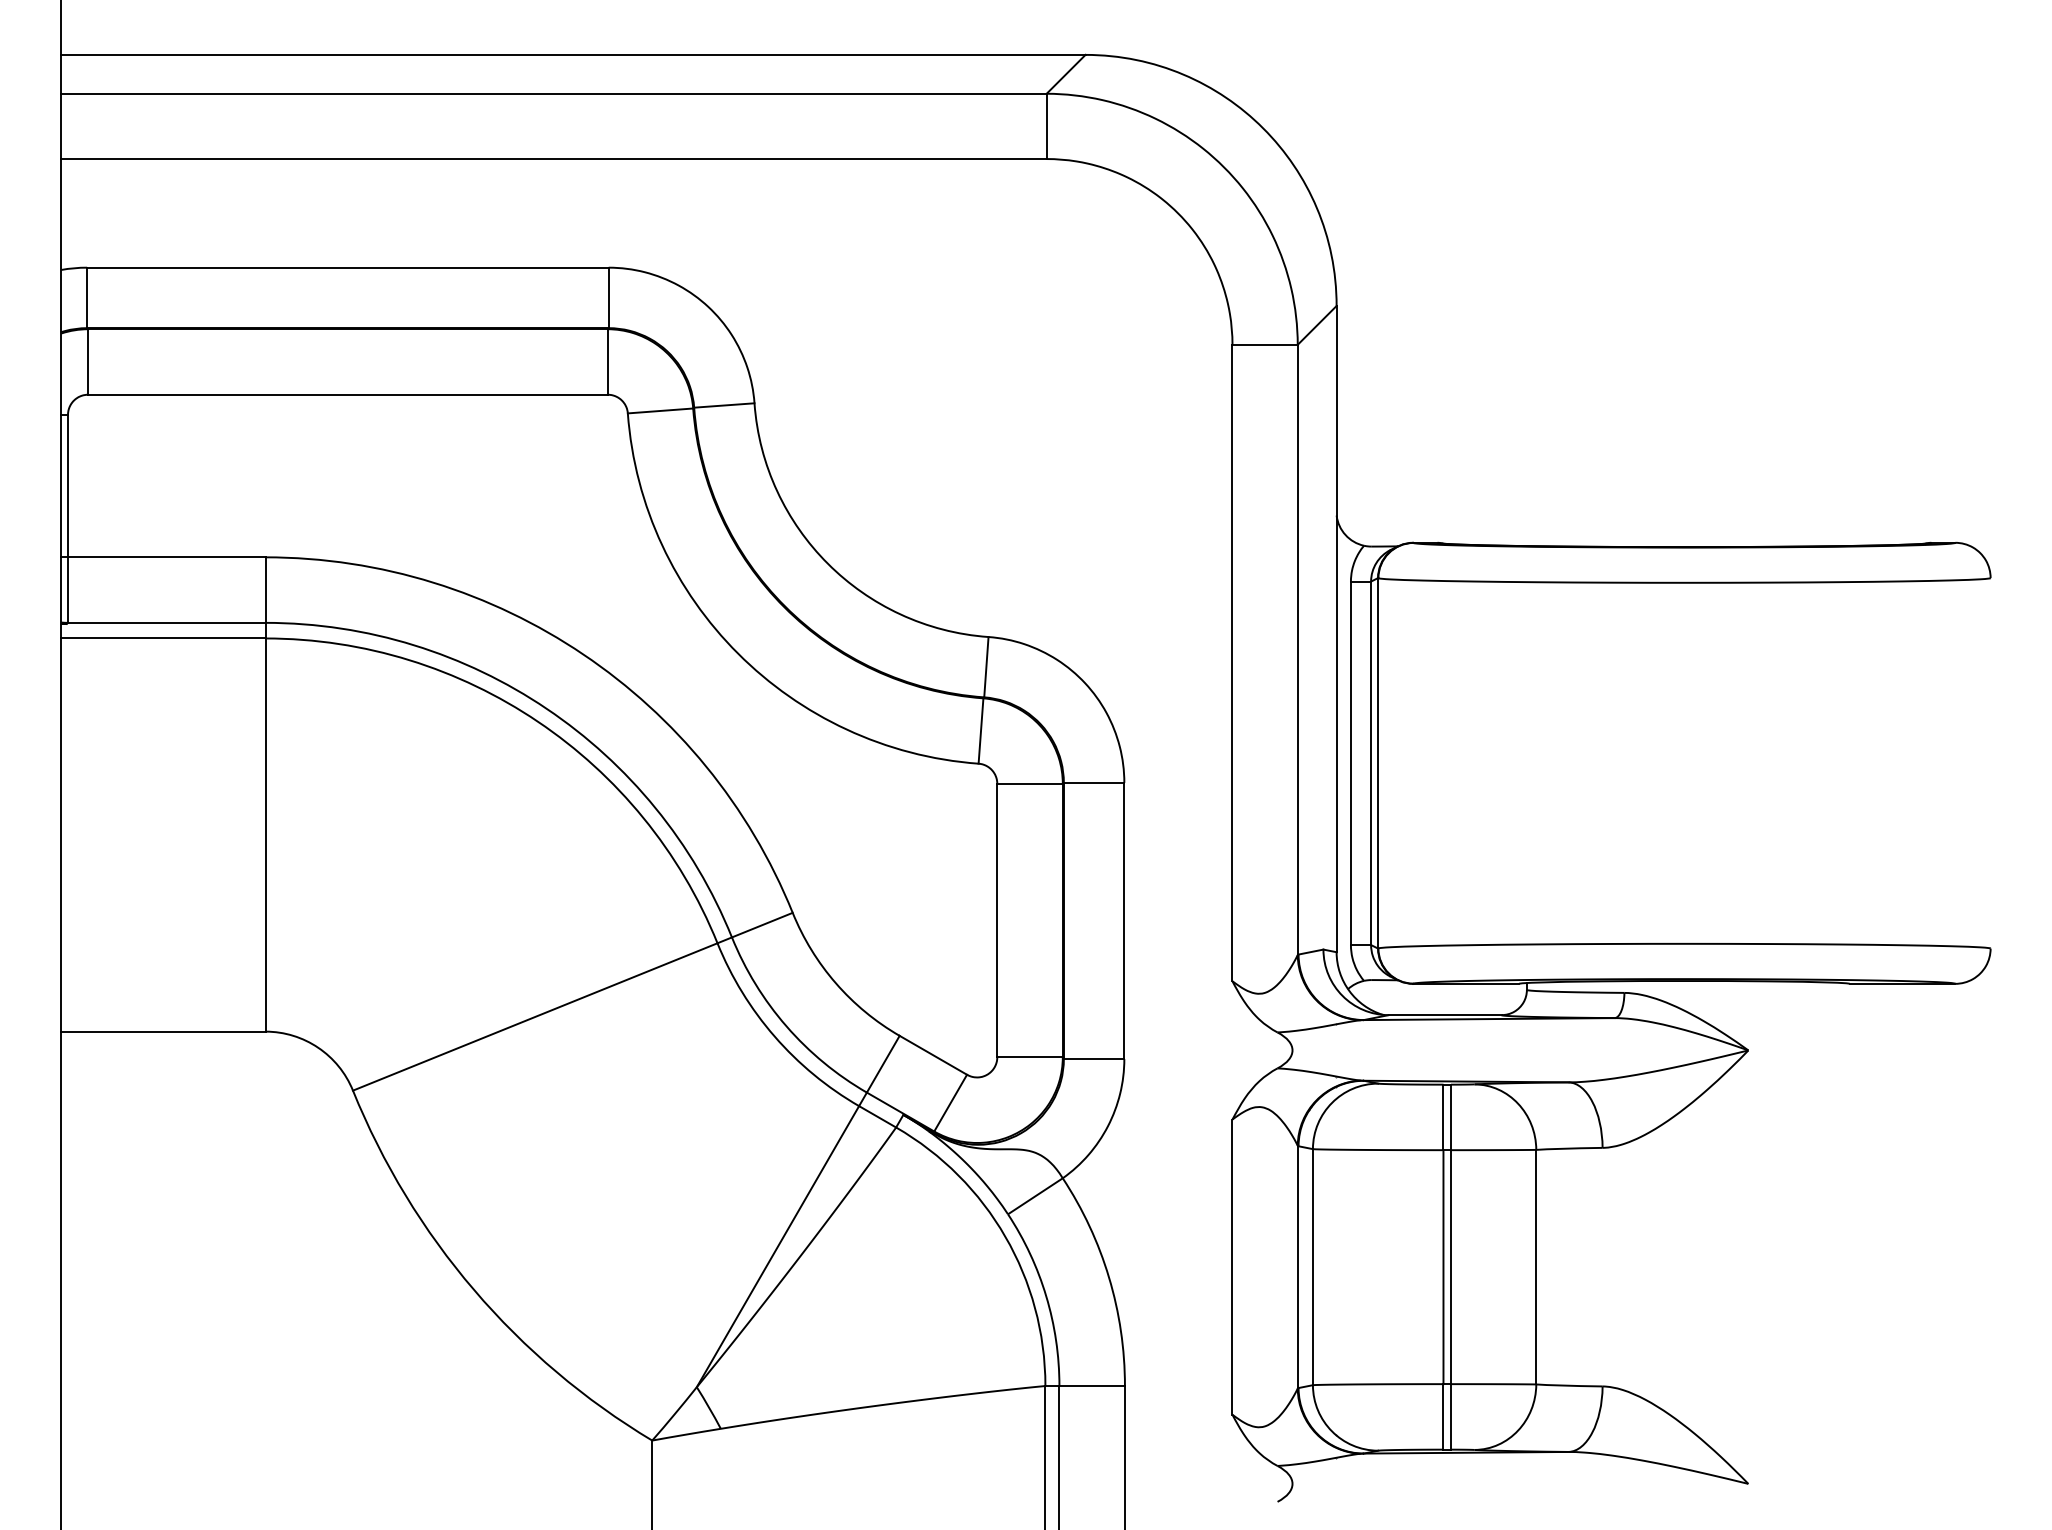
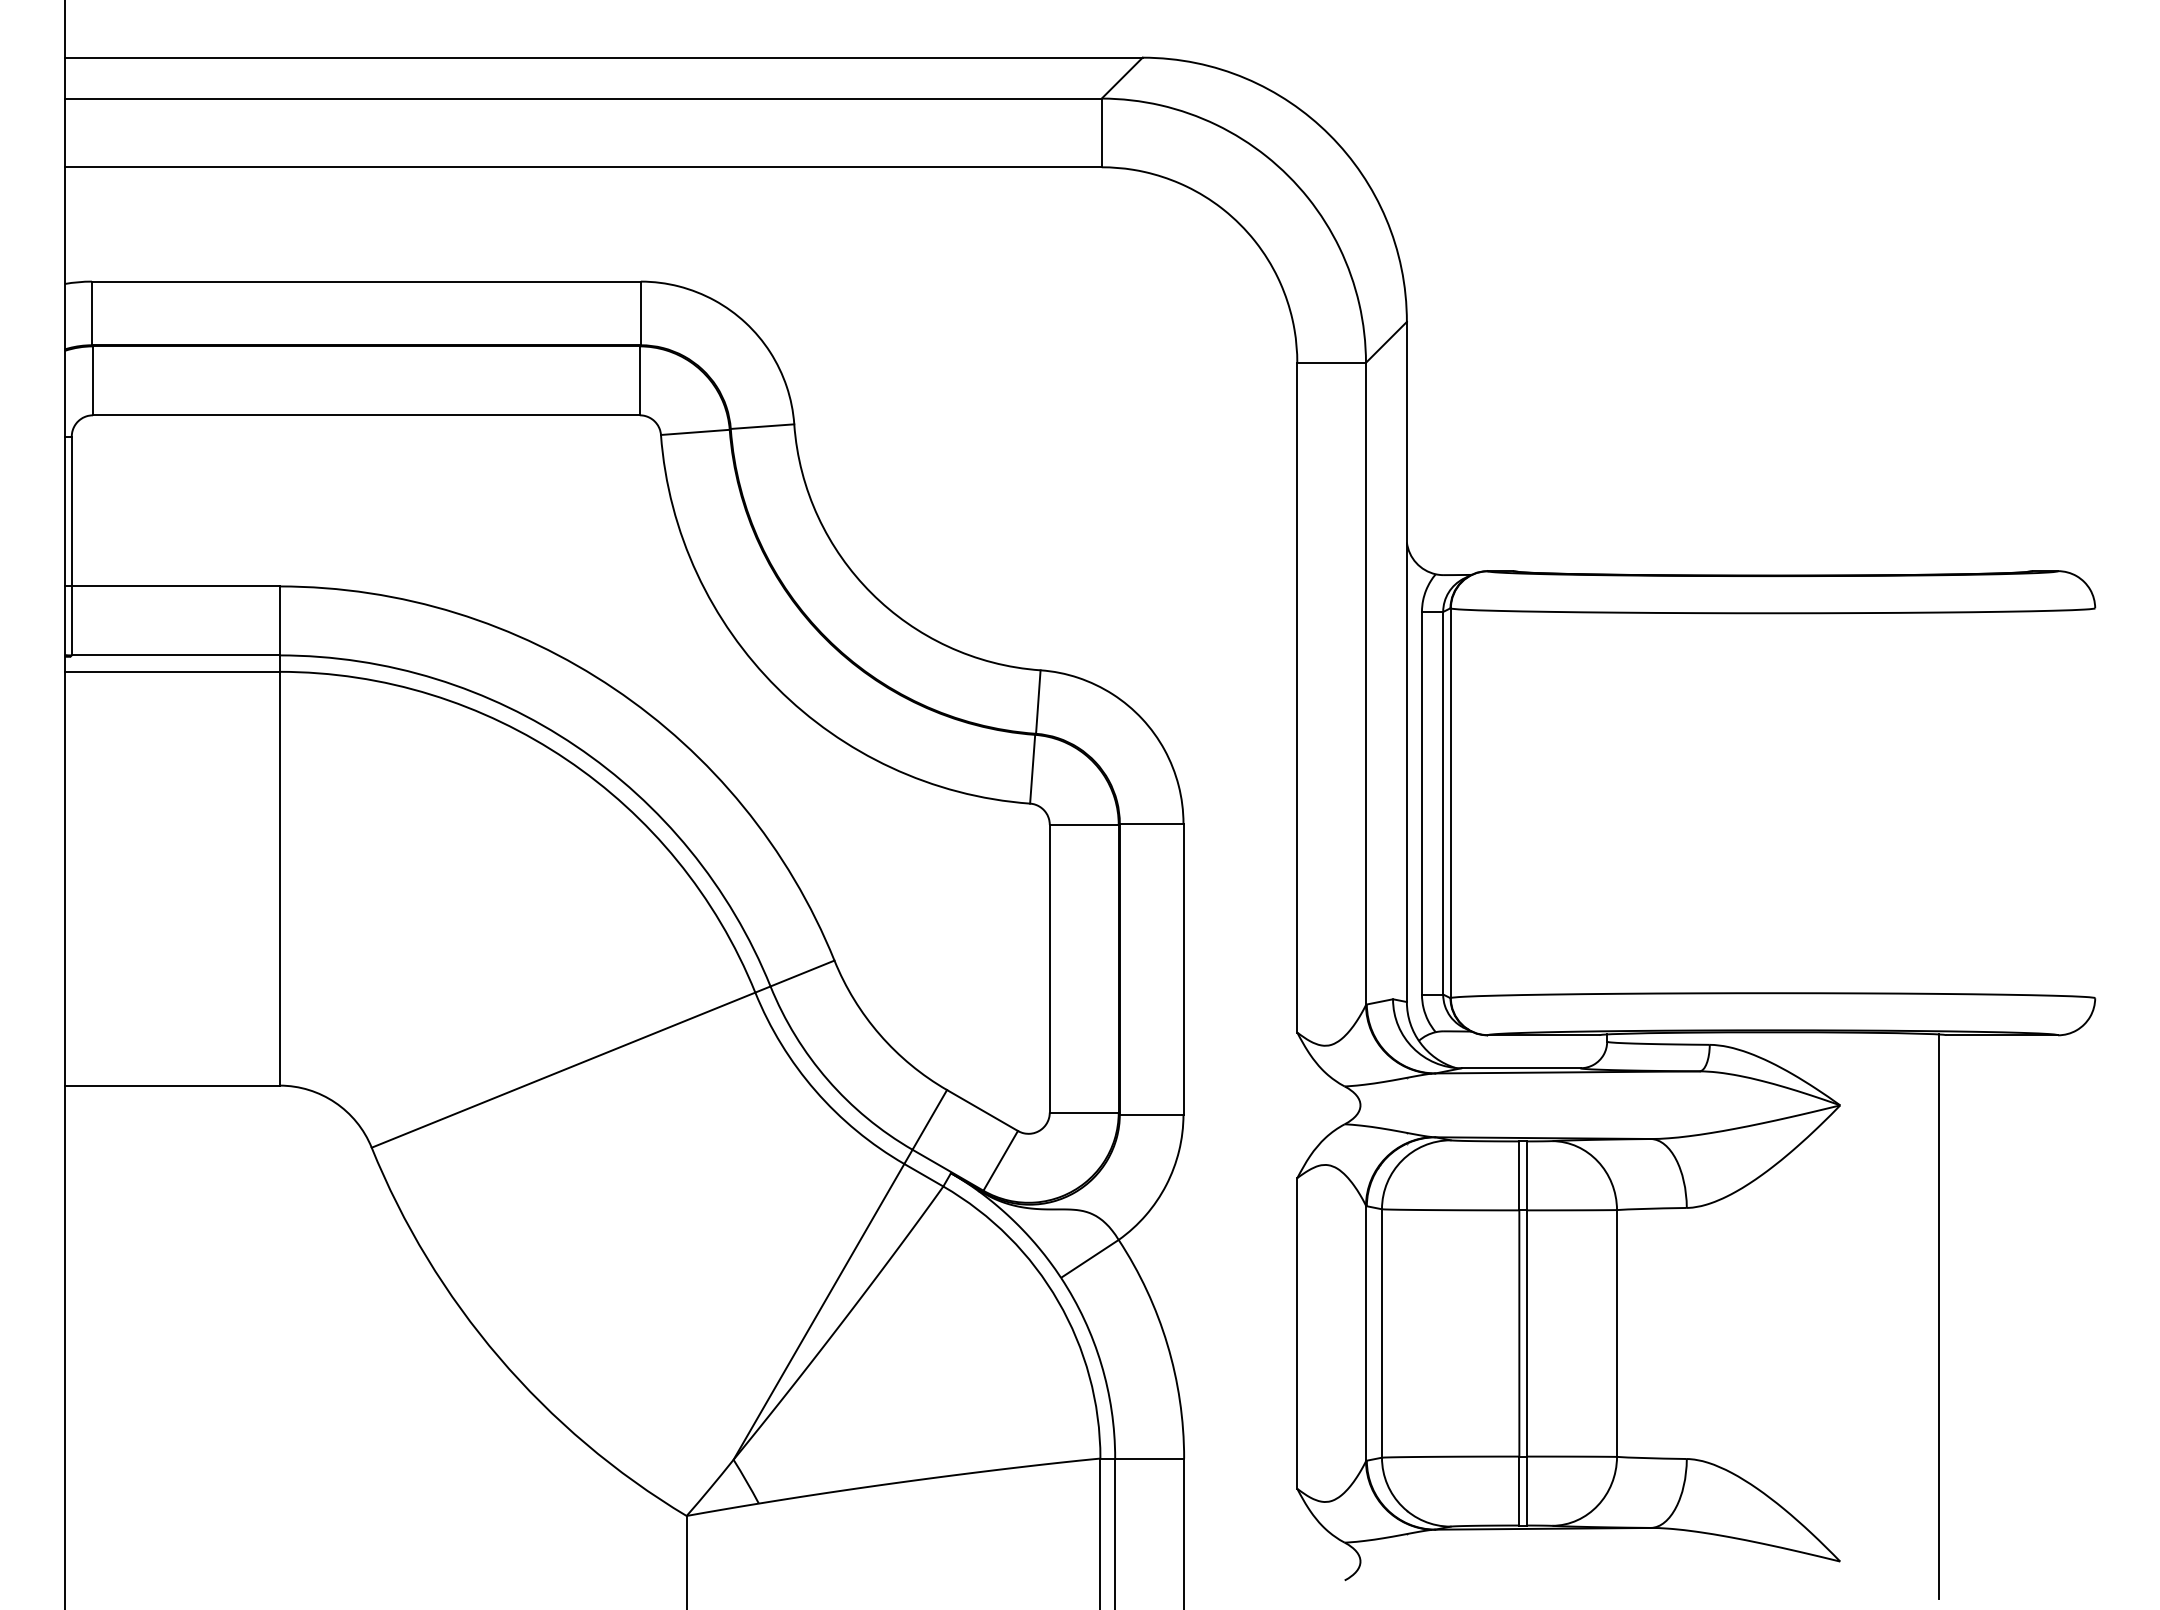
line: (1841, 1251) -> (1938, 1316), added

